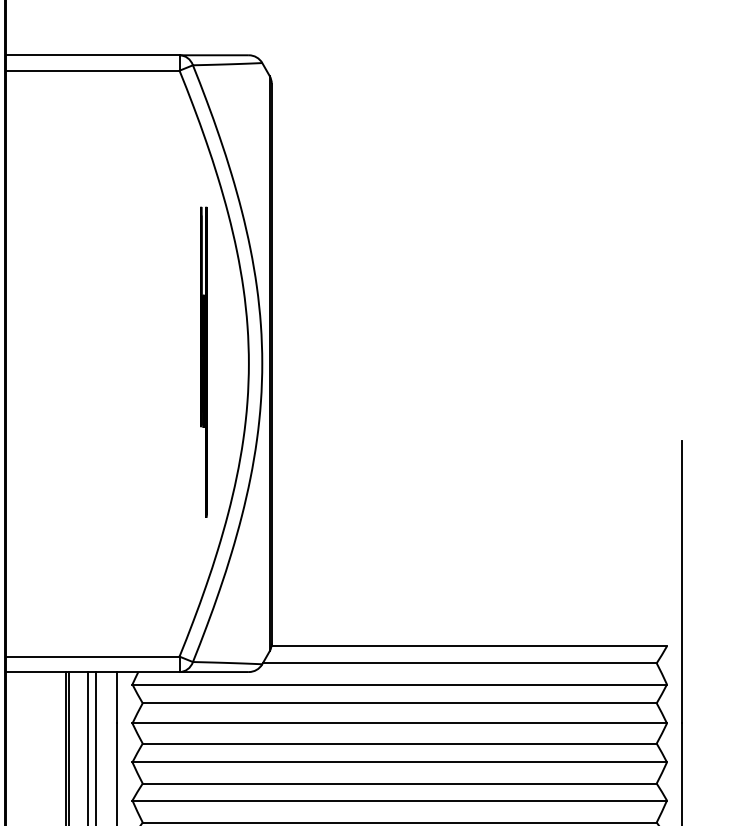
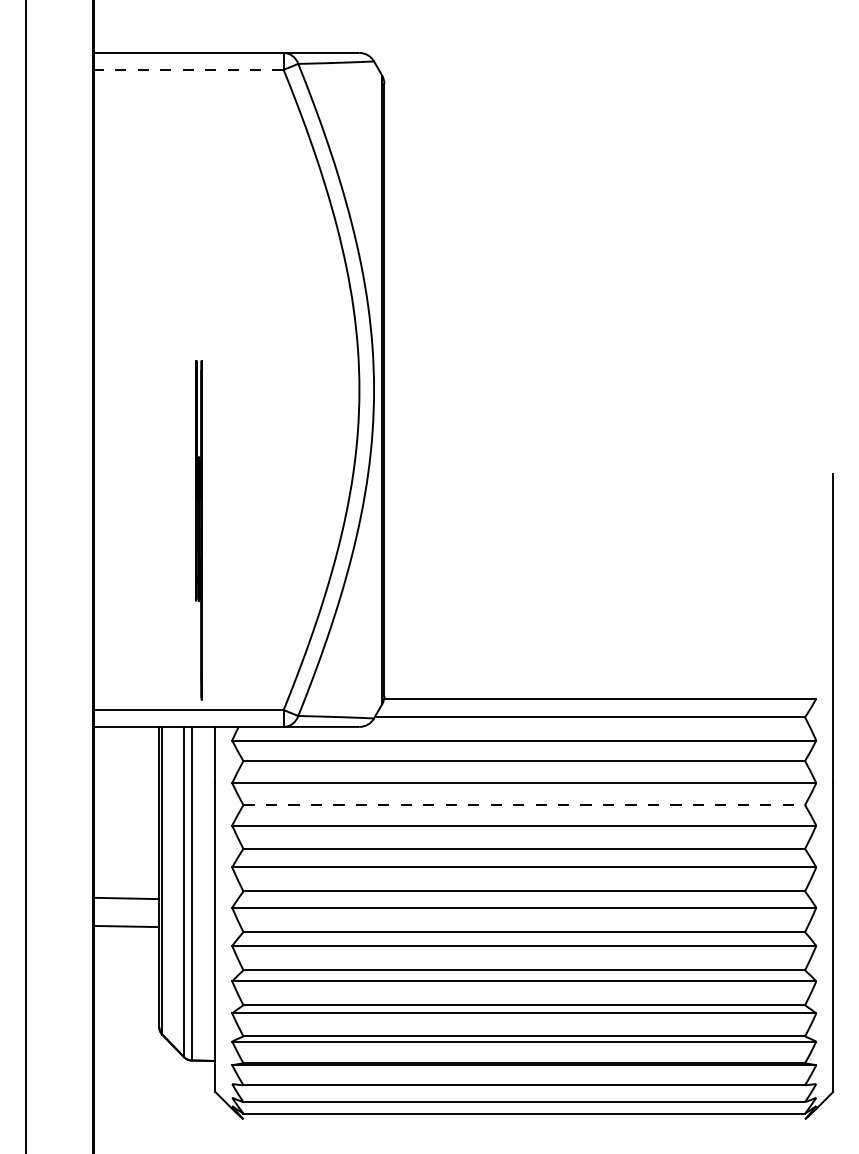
line: (93, 70) -> (189, 69), solid -> dashed
part: (203, 362) -> (198, 530), moved
line: (399, 743) -> (524, 805), solid -> dashed

